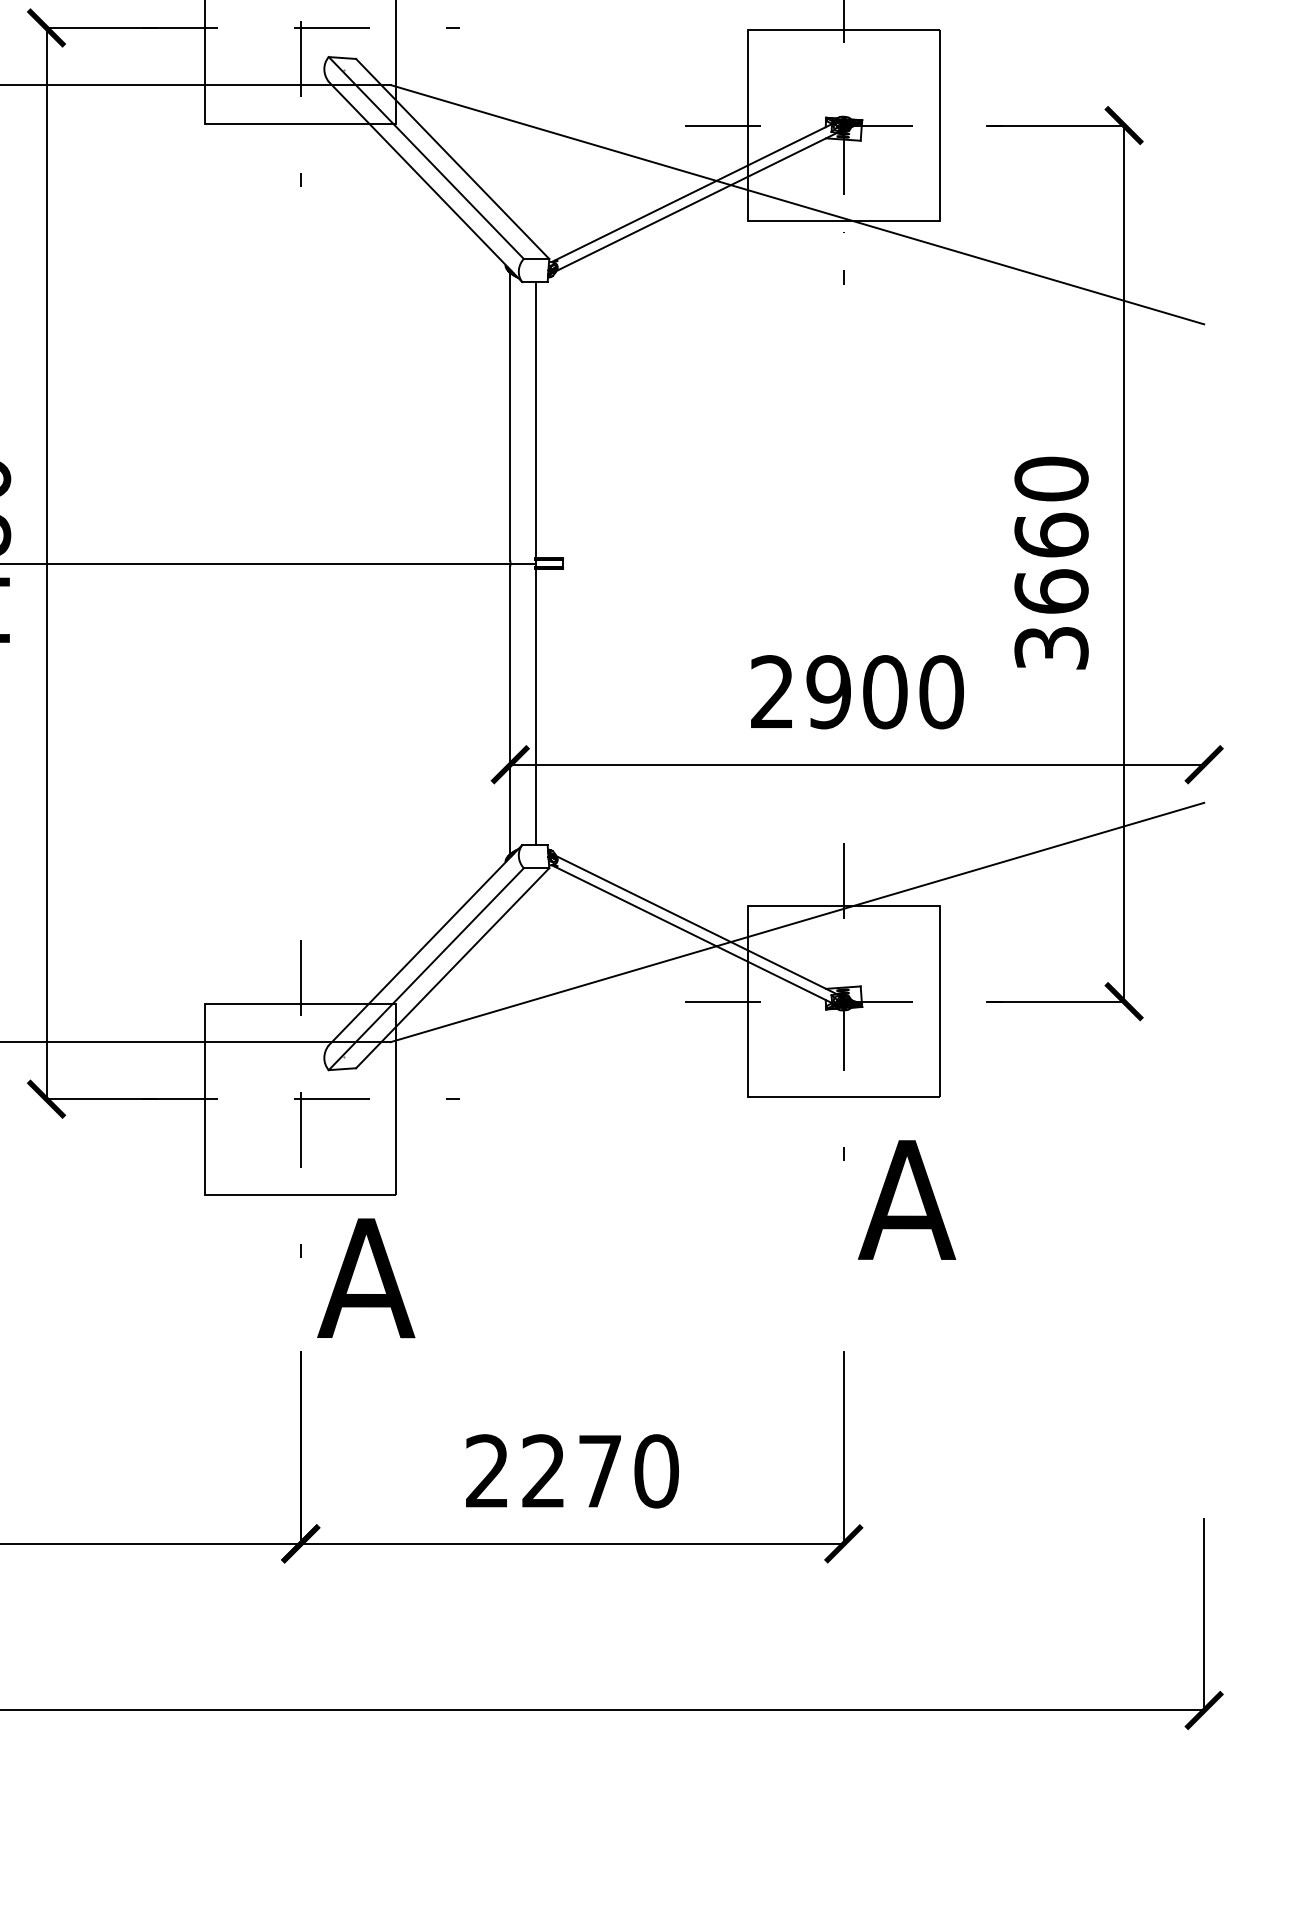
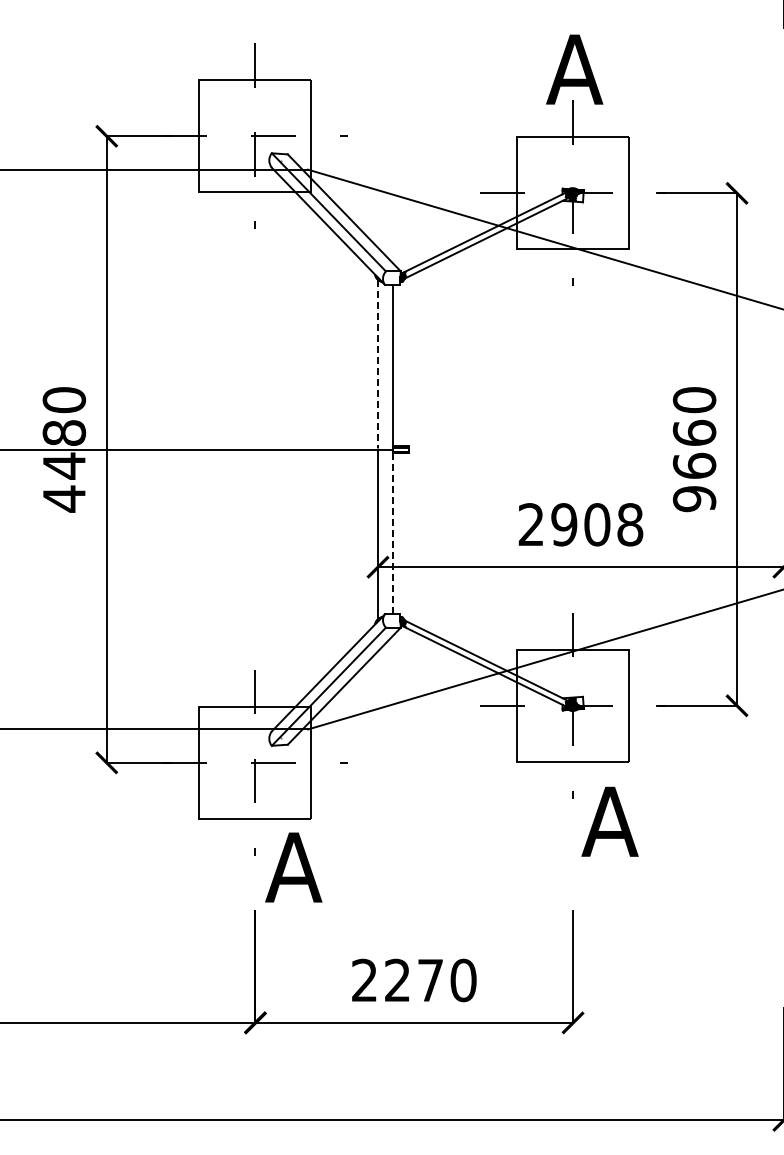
line: (511, 418) -> (378, 364), solid -> dashed
text: (1051, 648) -> (694, 499), 3660 -> 9660
text: (941, 691) -> (630, 524), 2900 -> 2908
line: (536, 707) -> (393, 533), solid -> dashed

